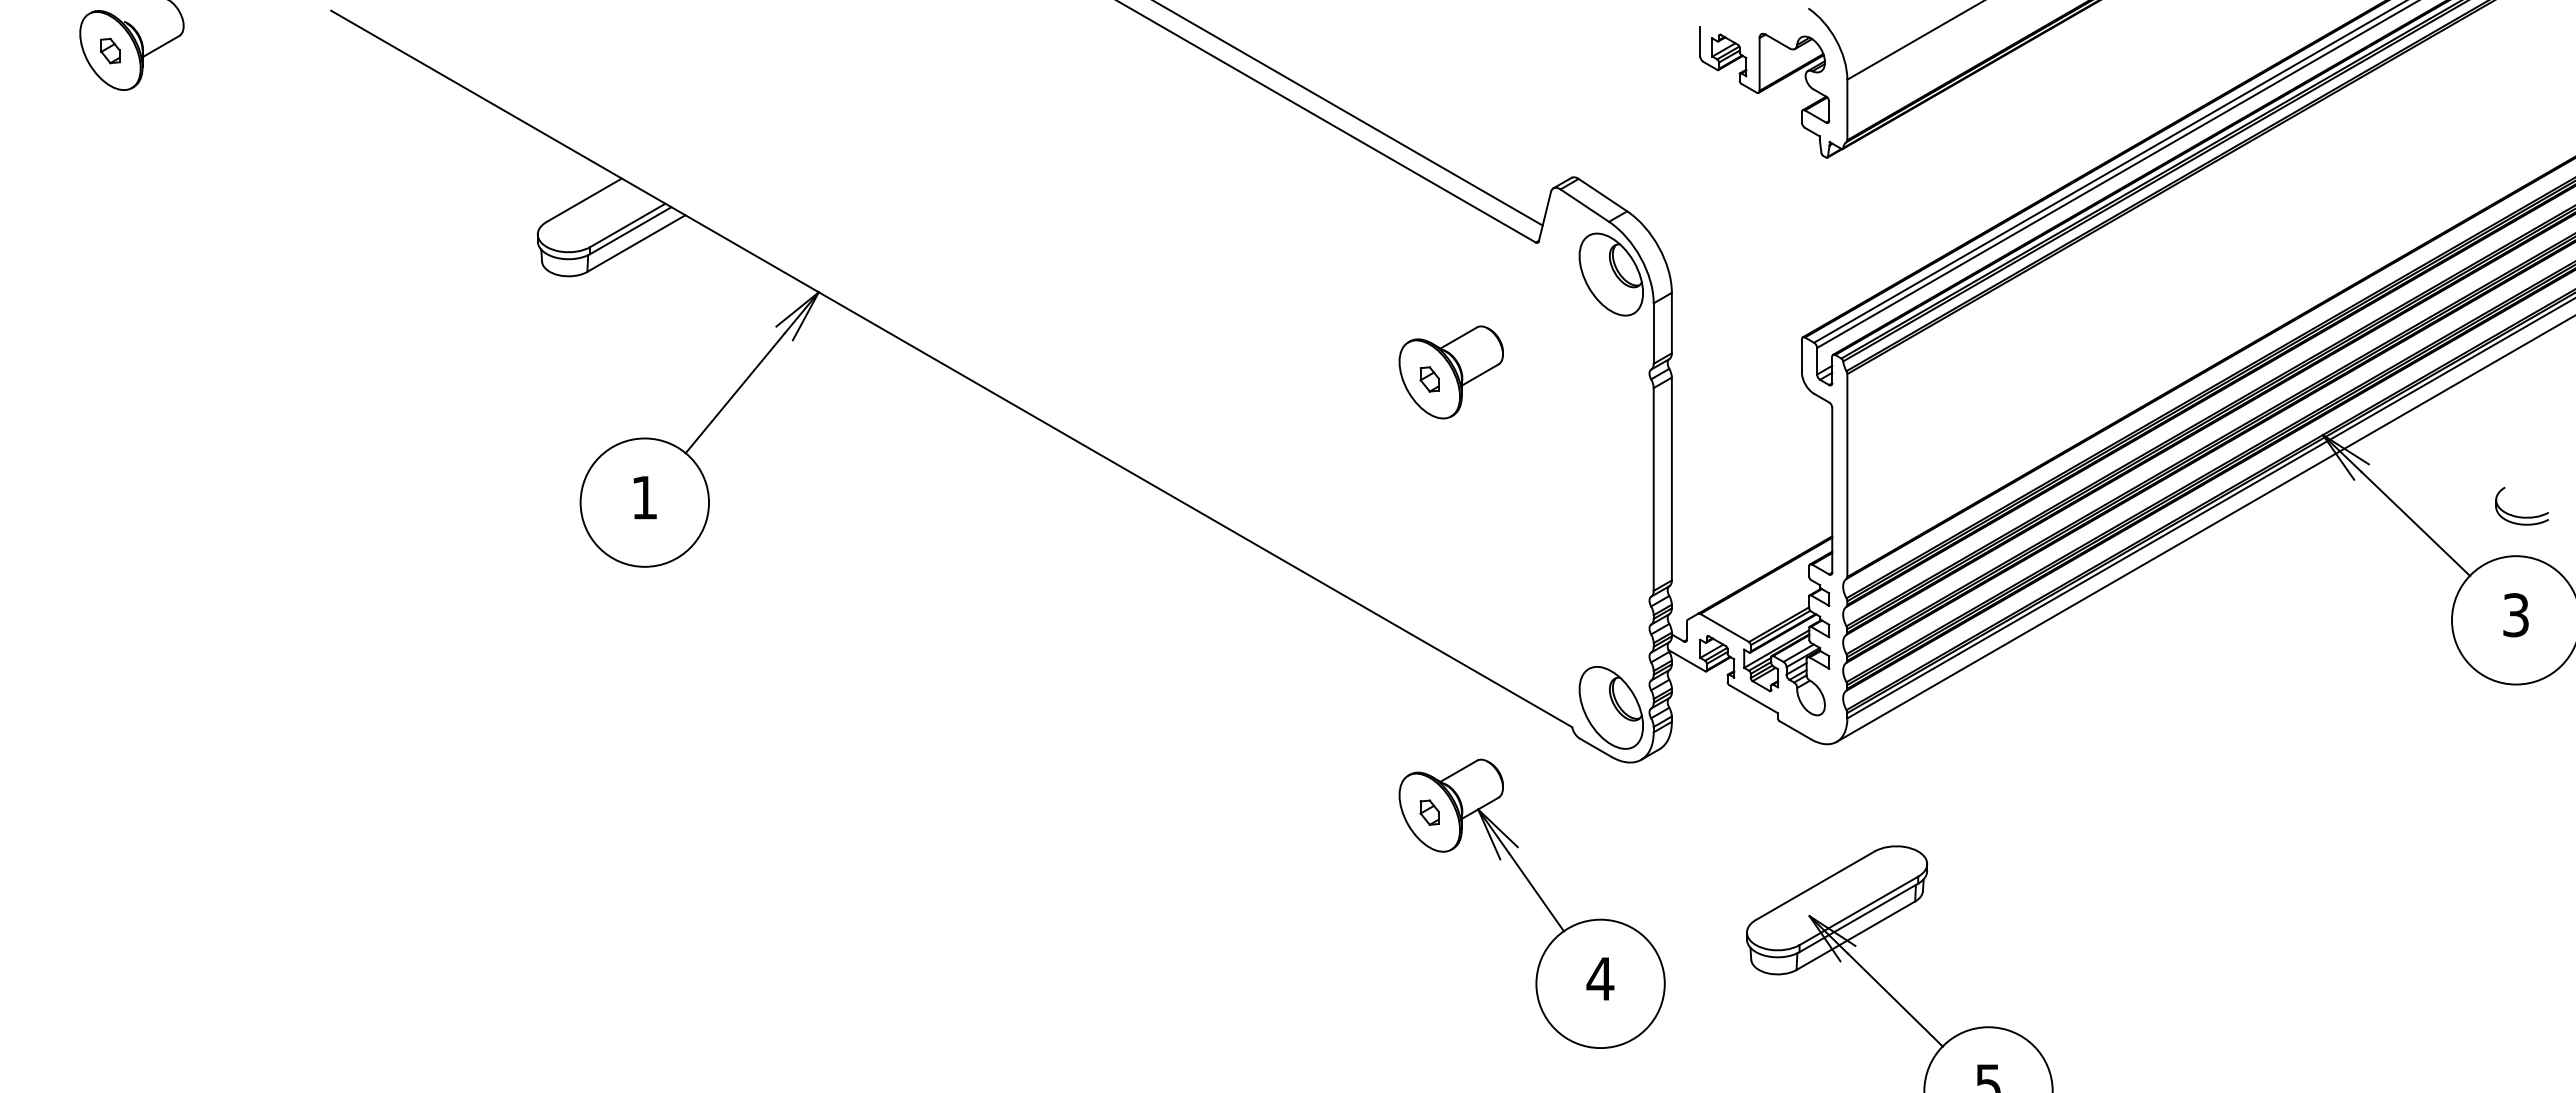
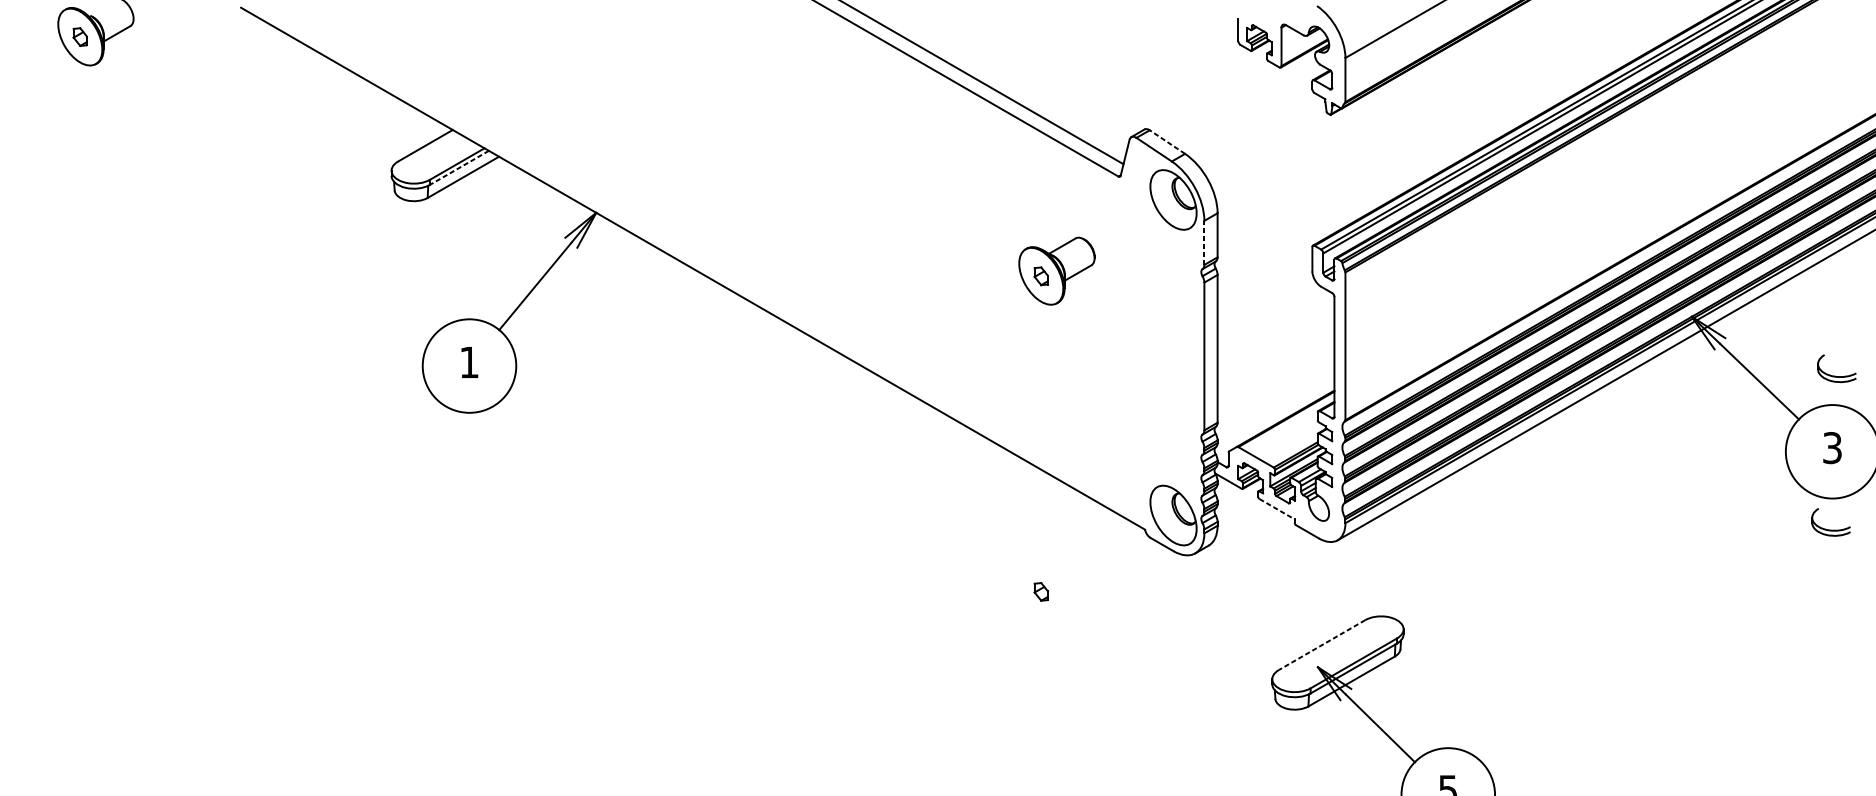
line: (1602, 194) -> (1167, 141), solid -> dashed
line: (630, 230) -> (459, 167), solid -> dashed
line: (1653, 333) -> (1204, 242), solid -> dashed
line: (1753, 699) -> (1277, 509), solid -> dashed
part: (2513, 727) -> (1830, 529), added
line: (1814, 886) -> (1321, 645), solid -> dashed
part: (1539, 898) -> (1121, 654), removed

